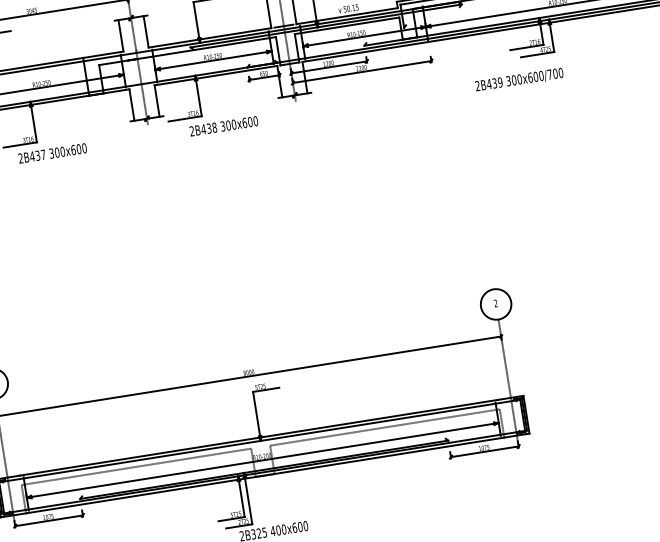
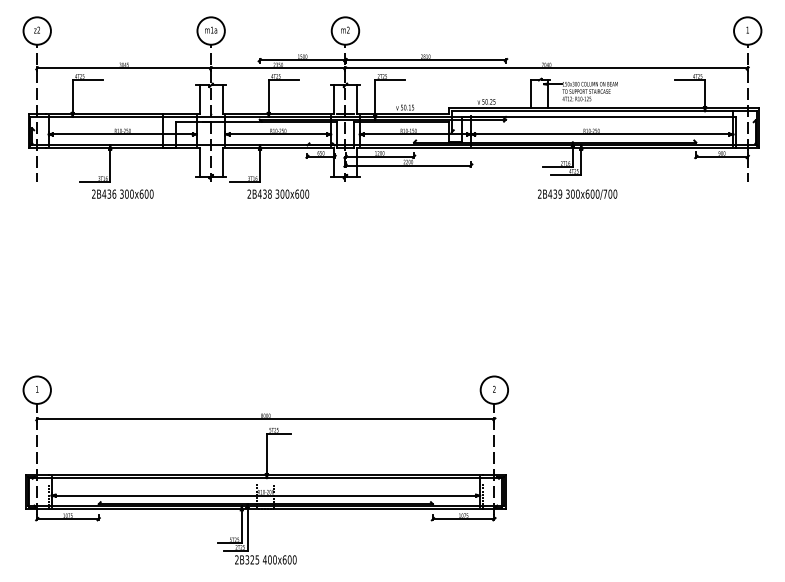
text: (519, 79) -> (577, 194), moved
text: (43, 154) -> (114, 193), 2B437 -> 2B436
line: (384, 427) -> (378, 483), removed
line: (135, 466) -> (152, 483), removed

